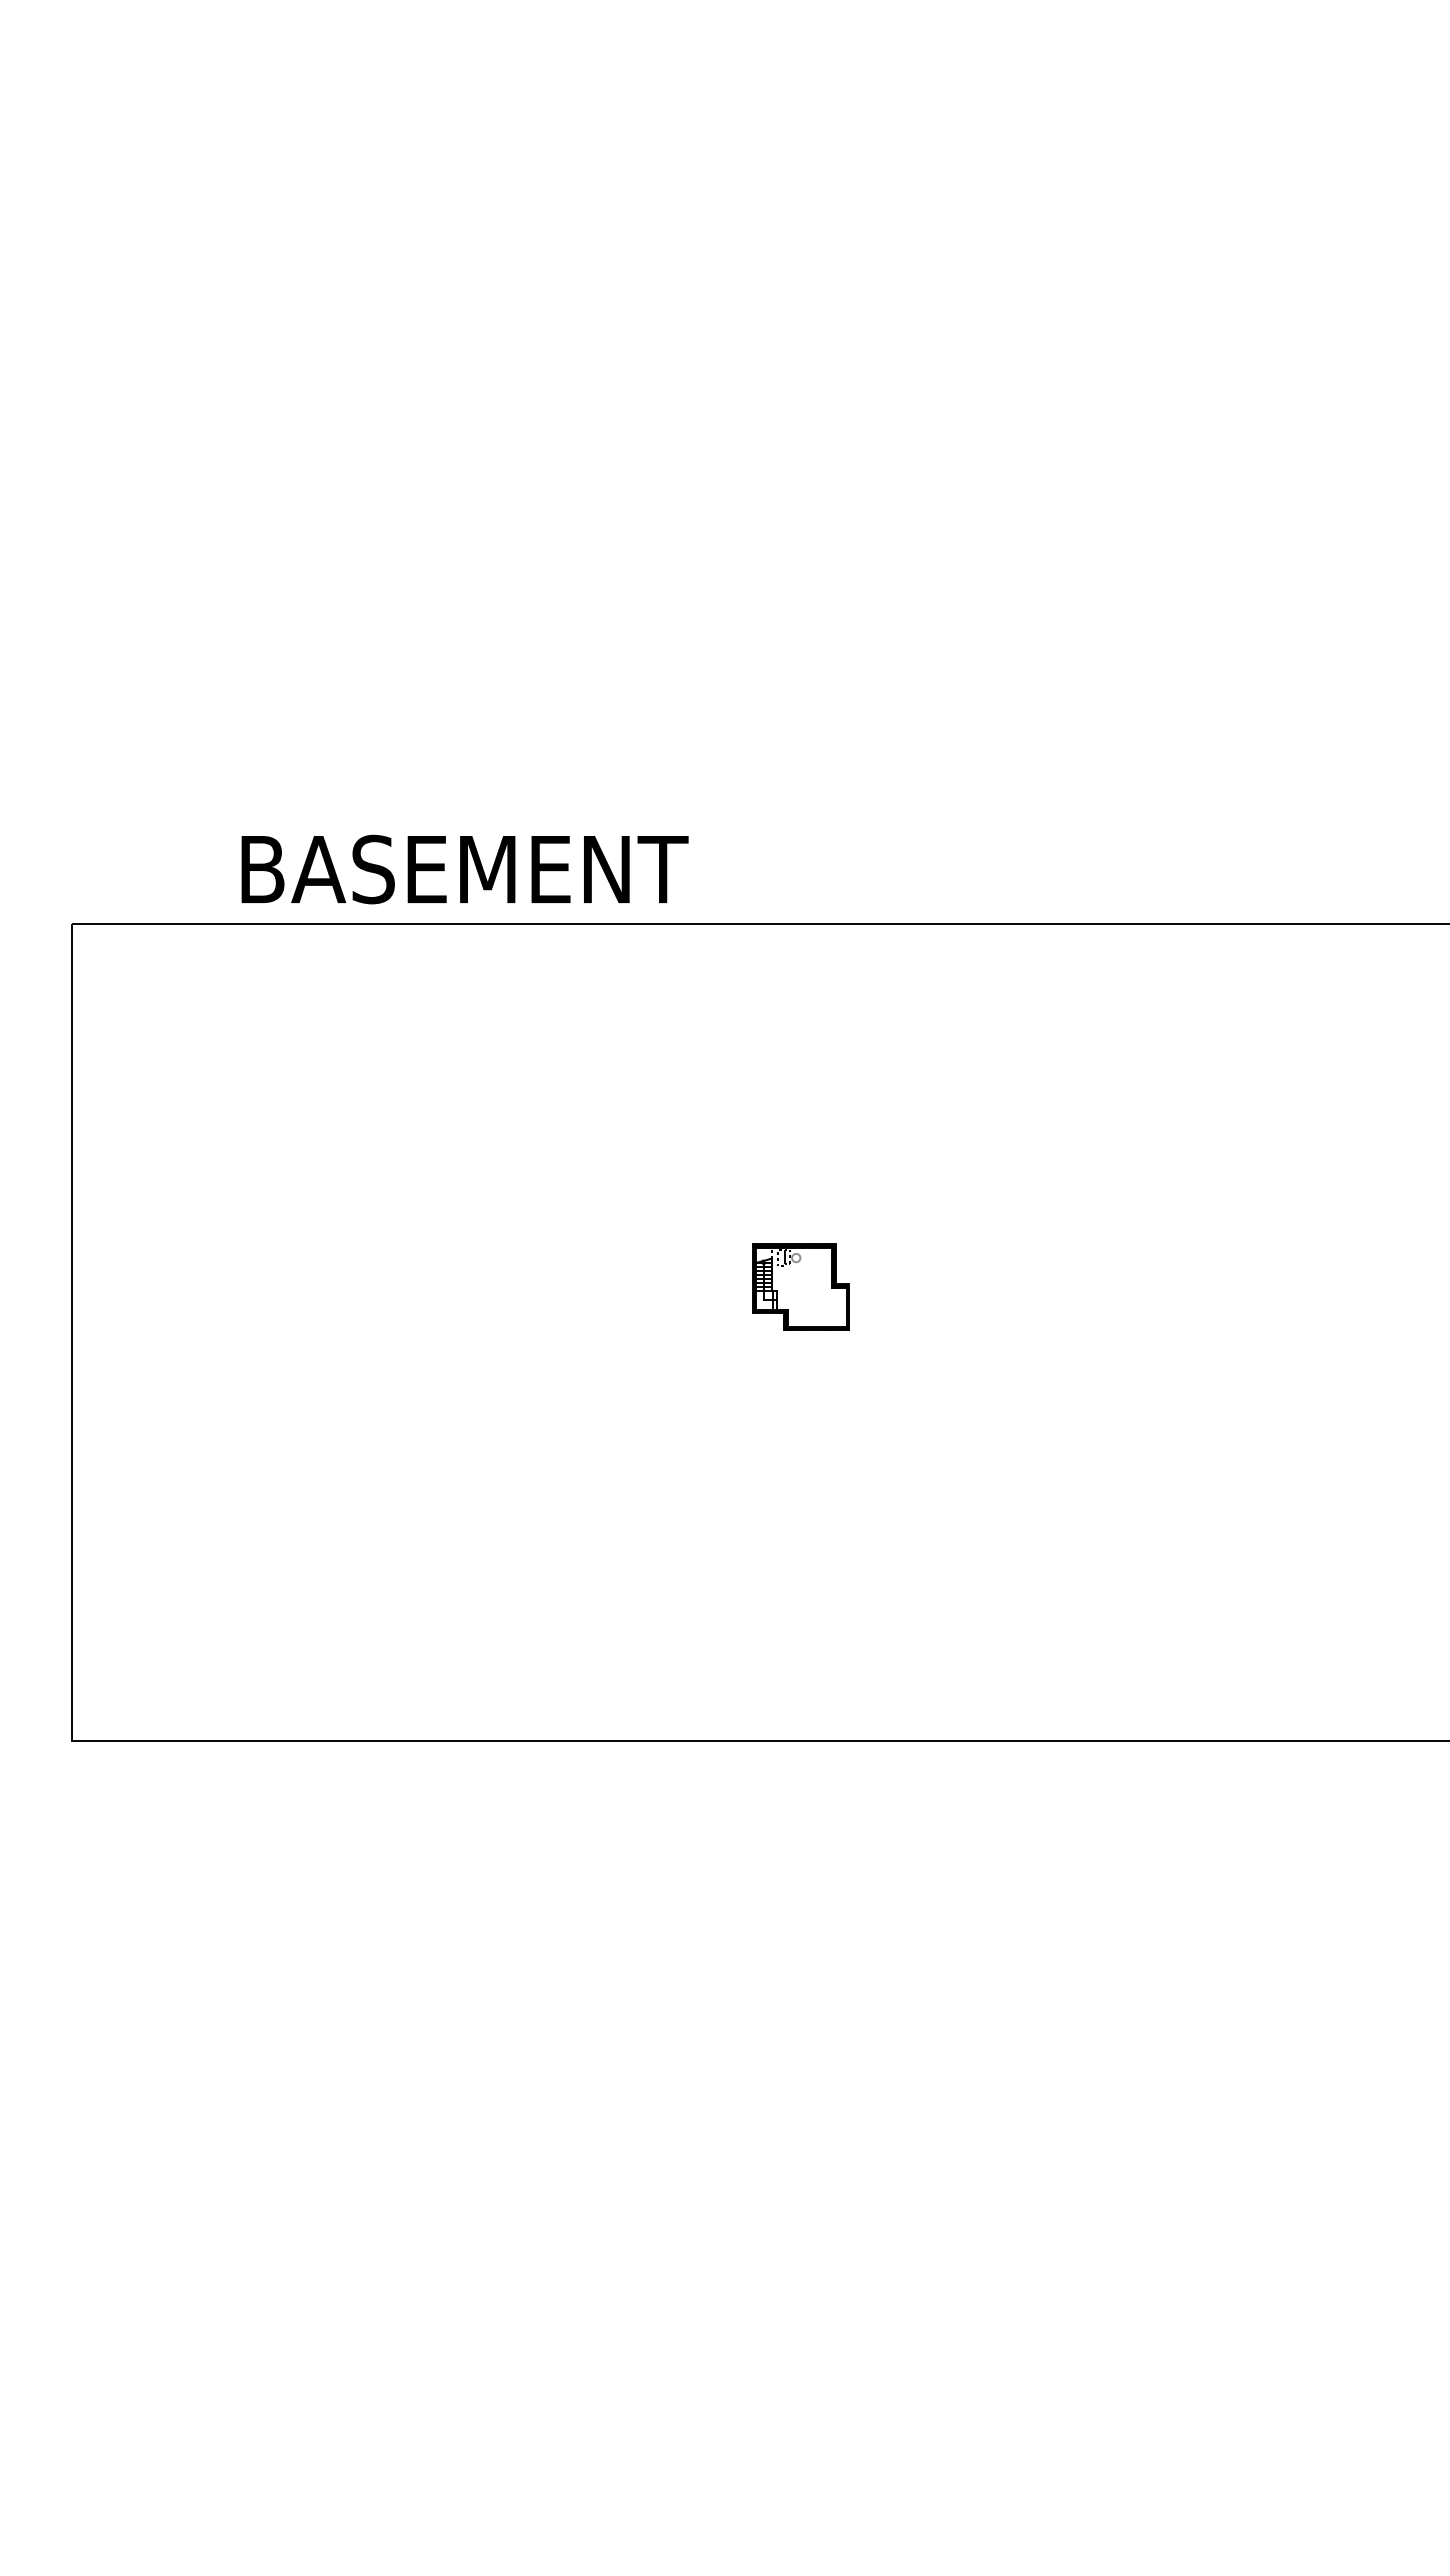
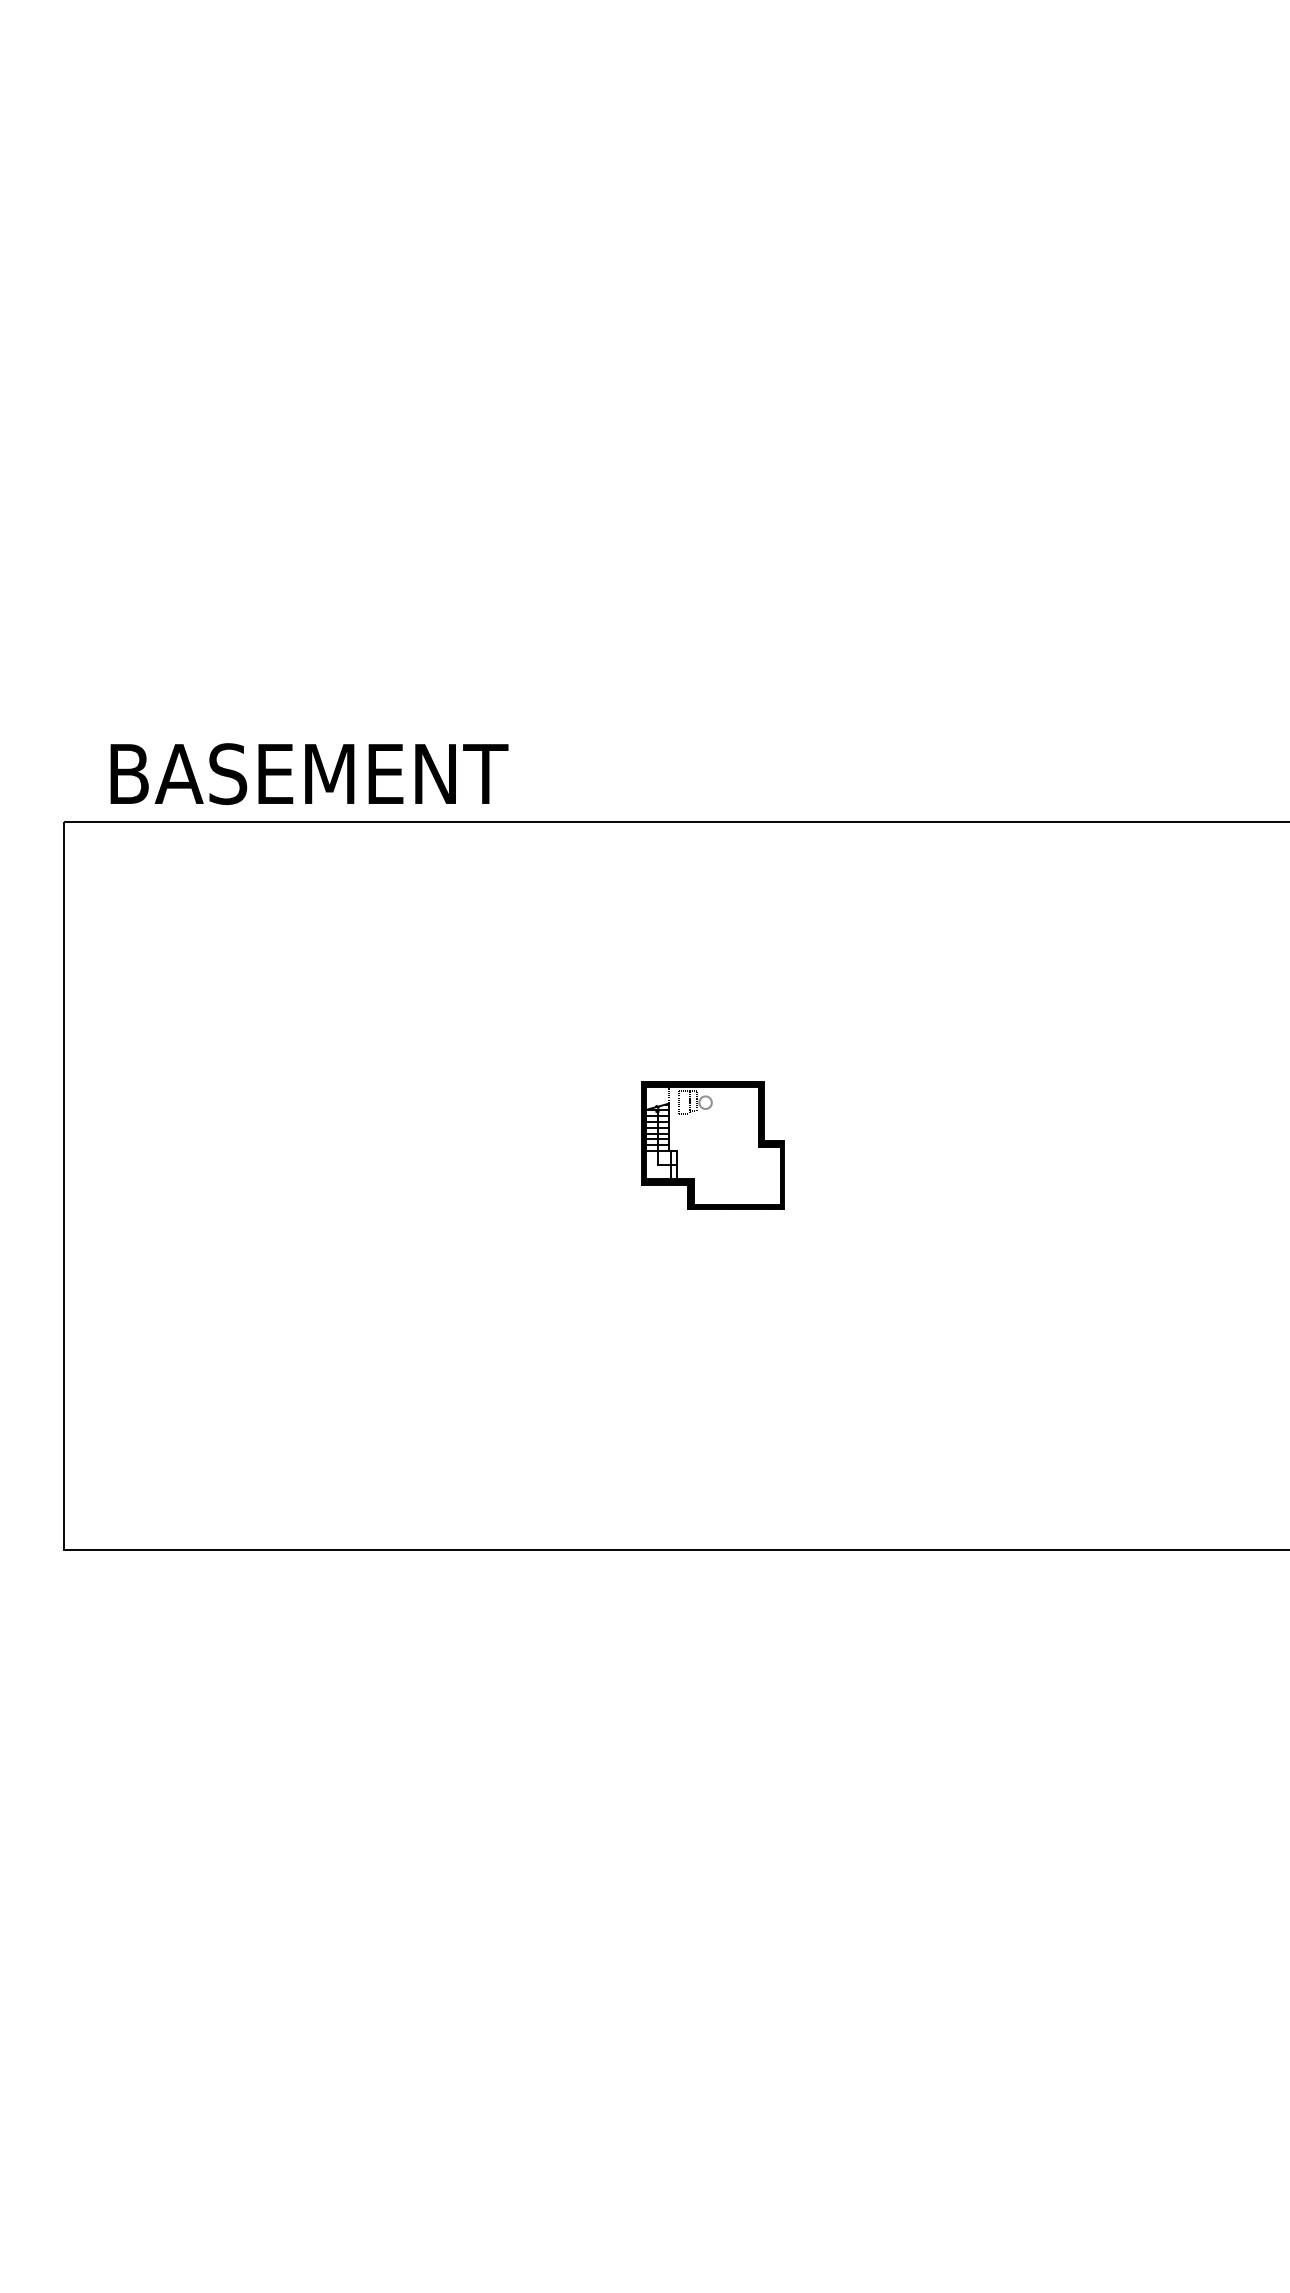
text: (464, 869) -> (309, 774), moved
part: (800, 1286) -> (712, 1145), size x1.67

